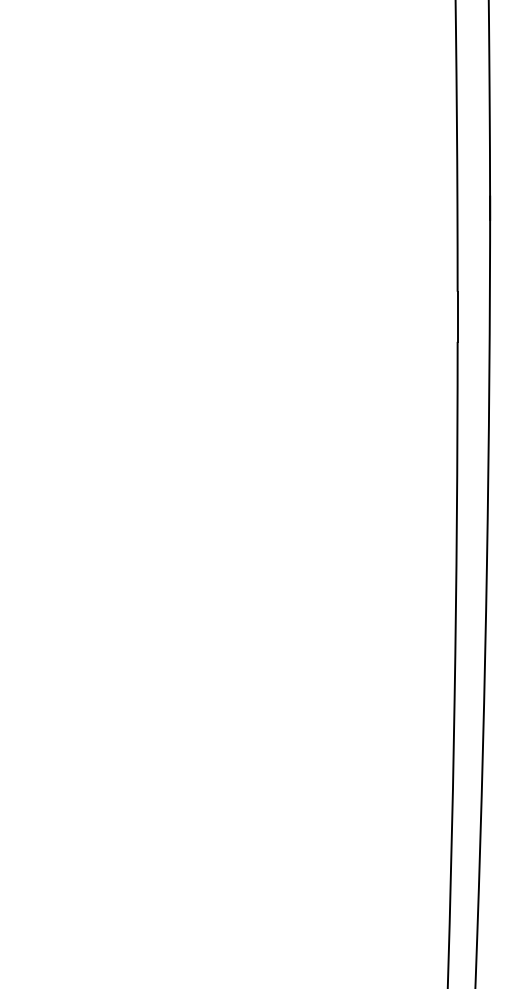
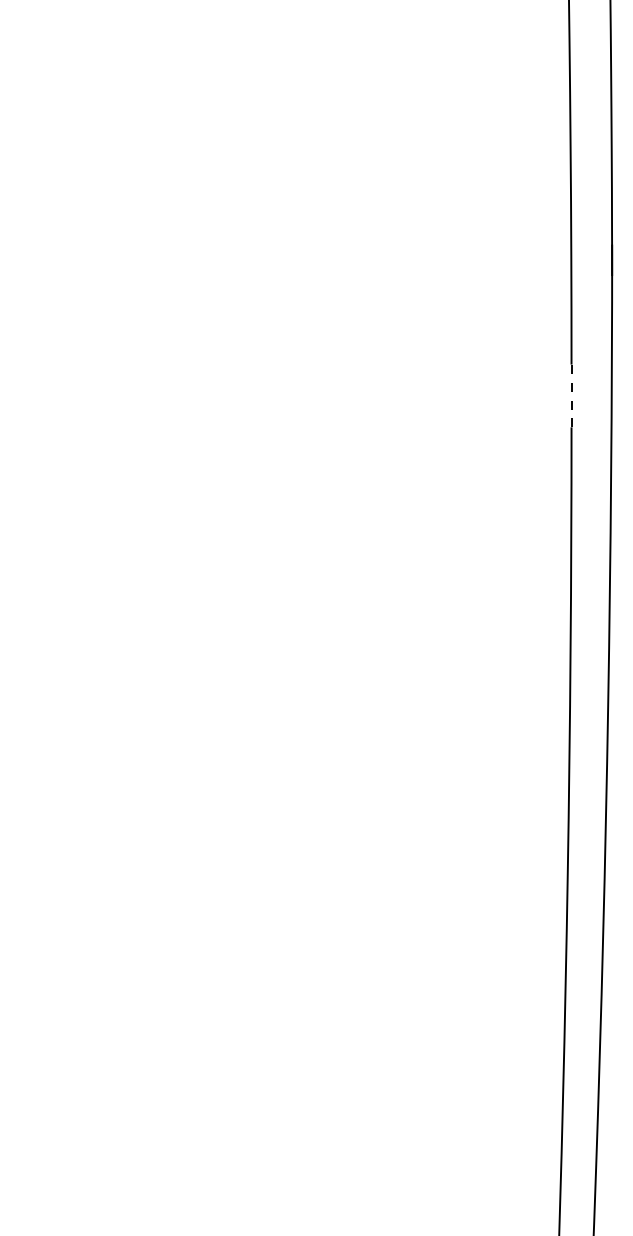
line: (457, 316) -> (571, 395), solid -> dashed

